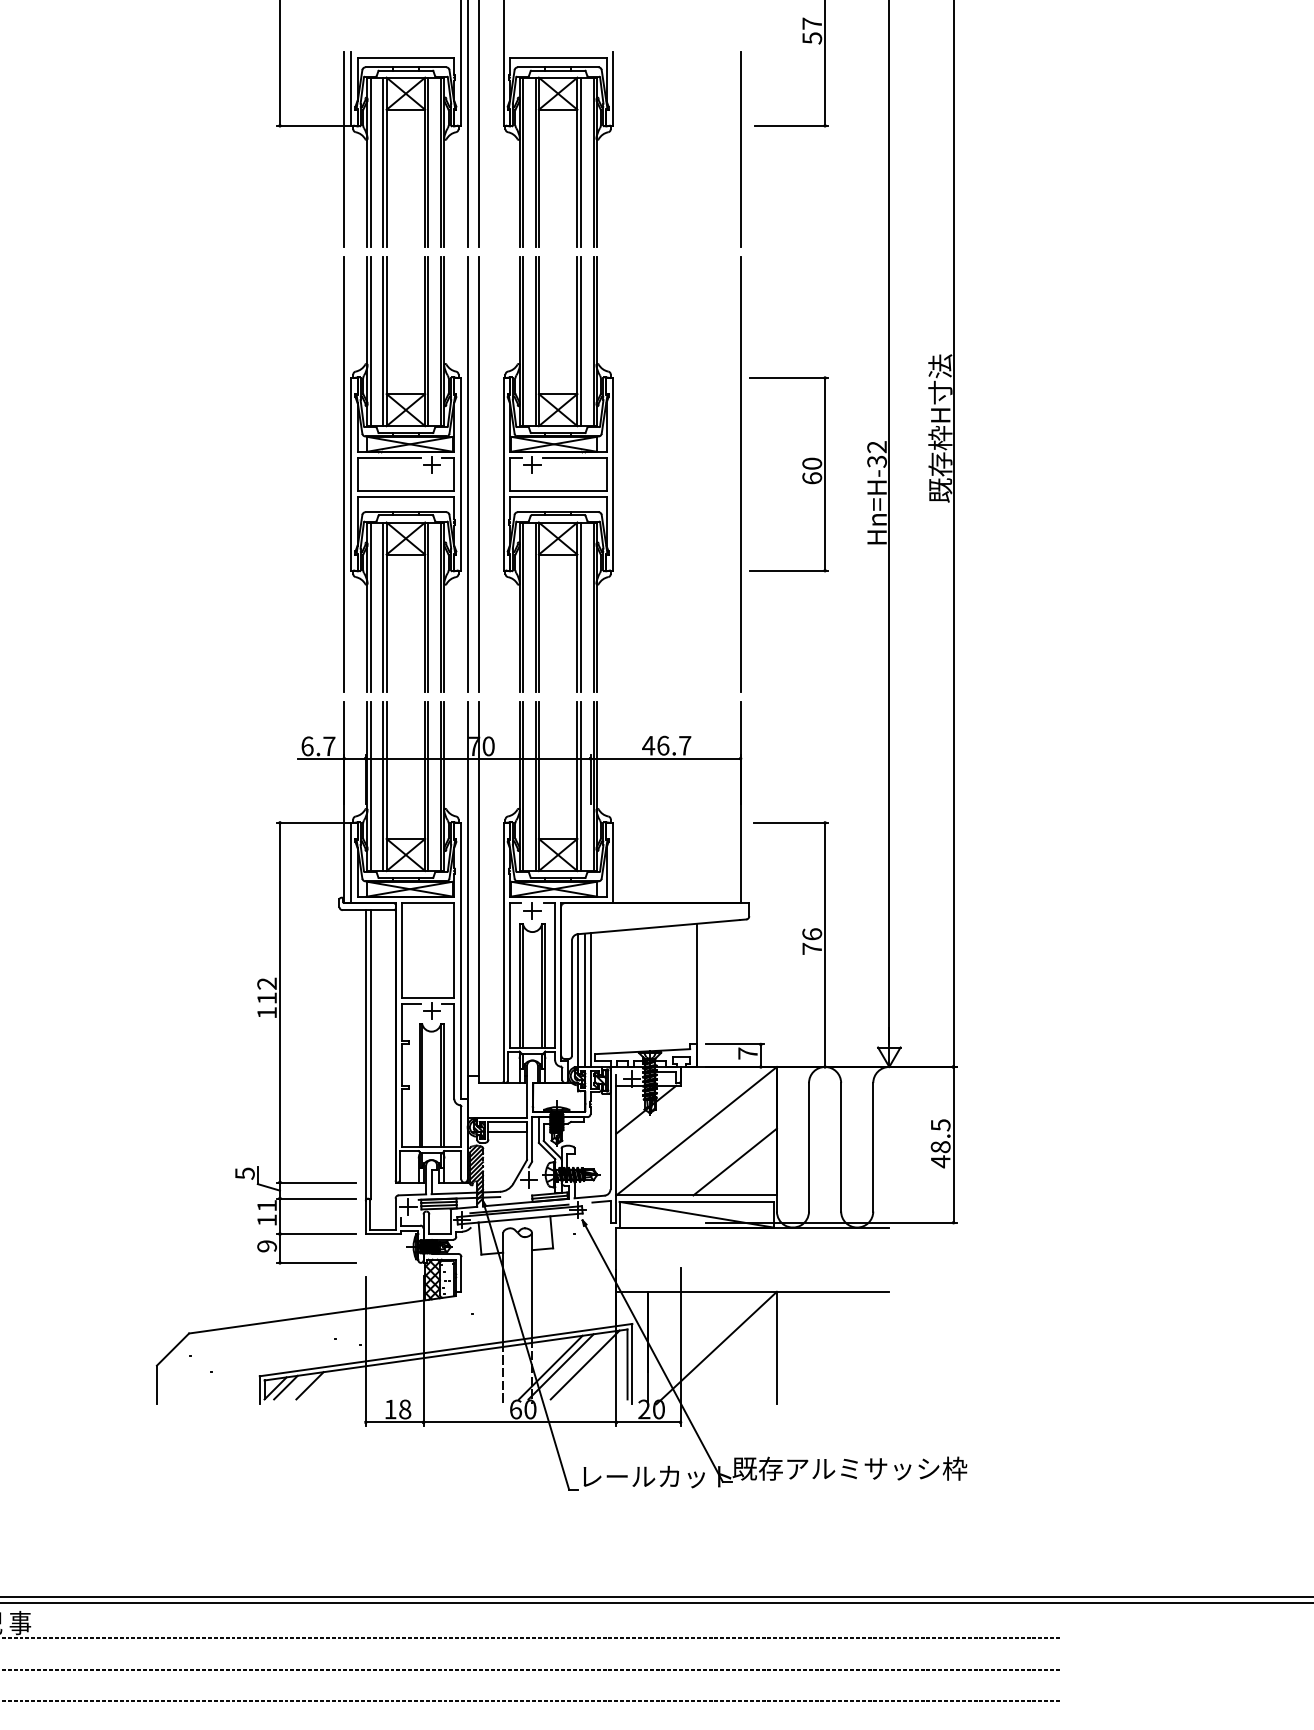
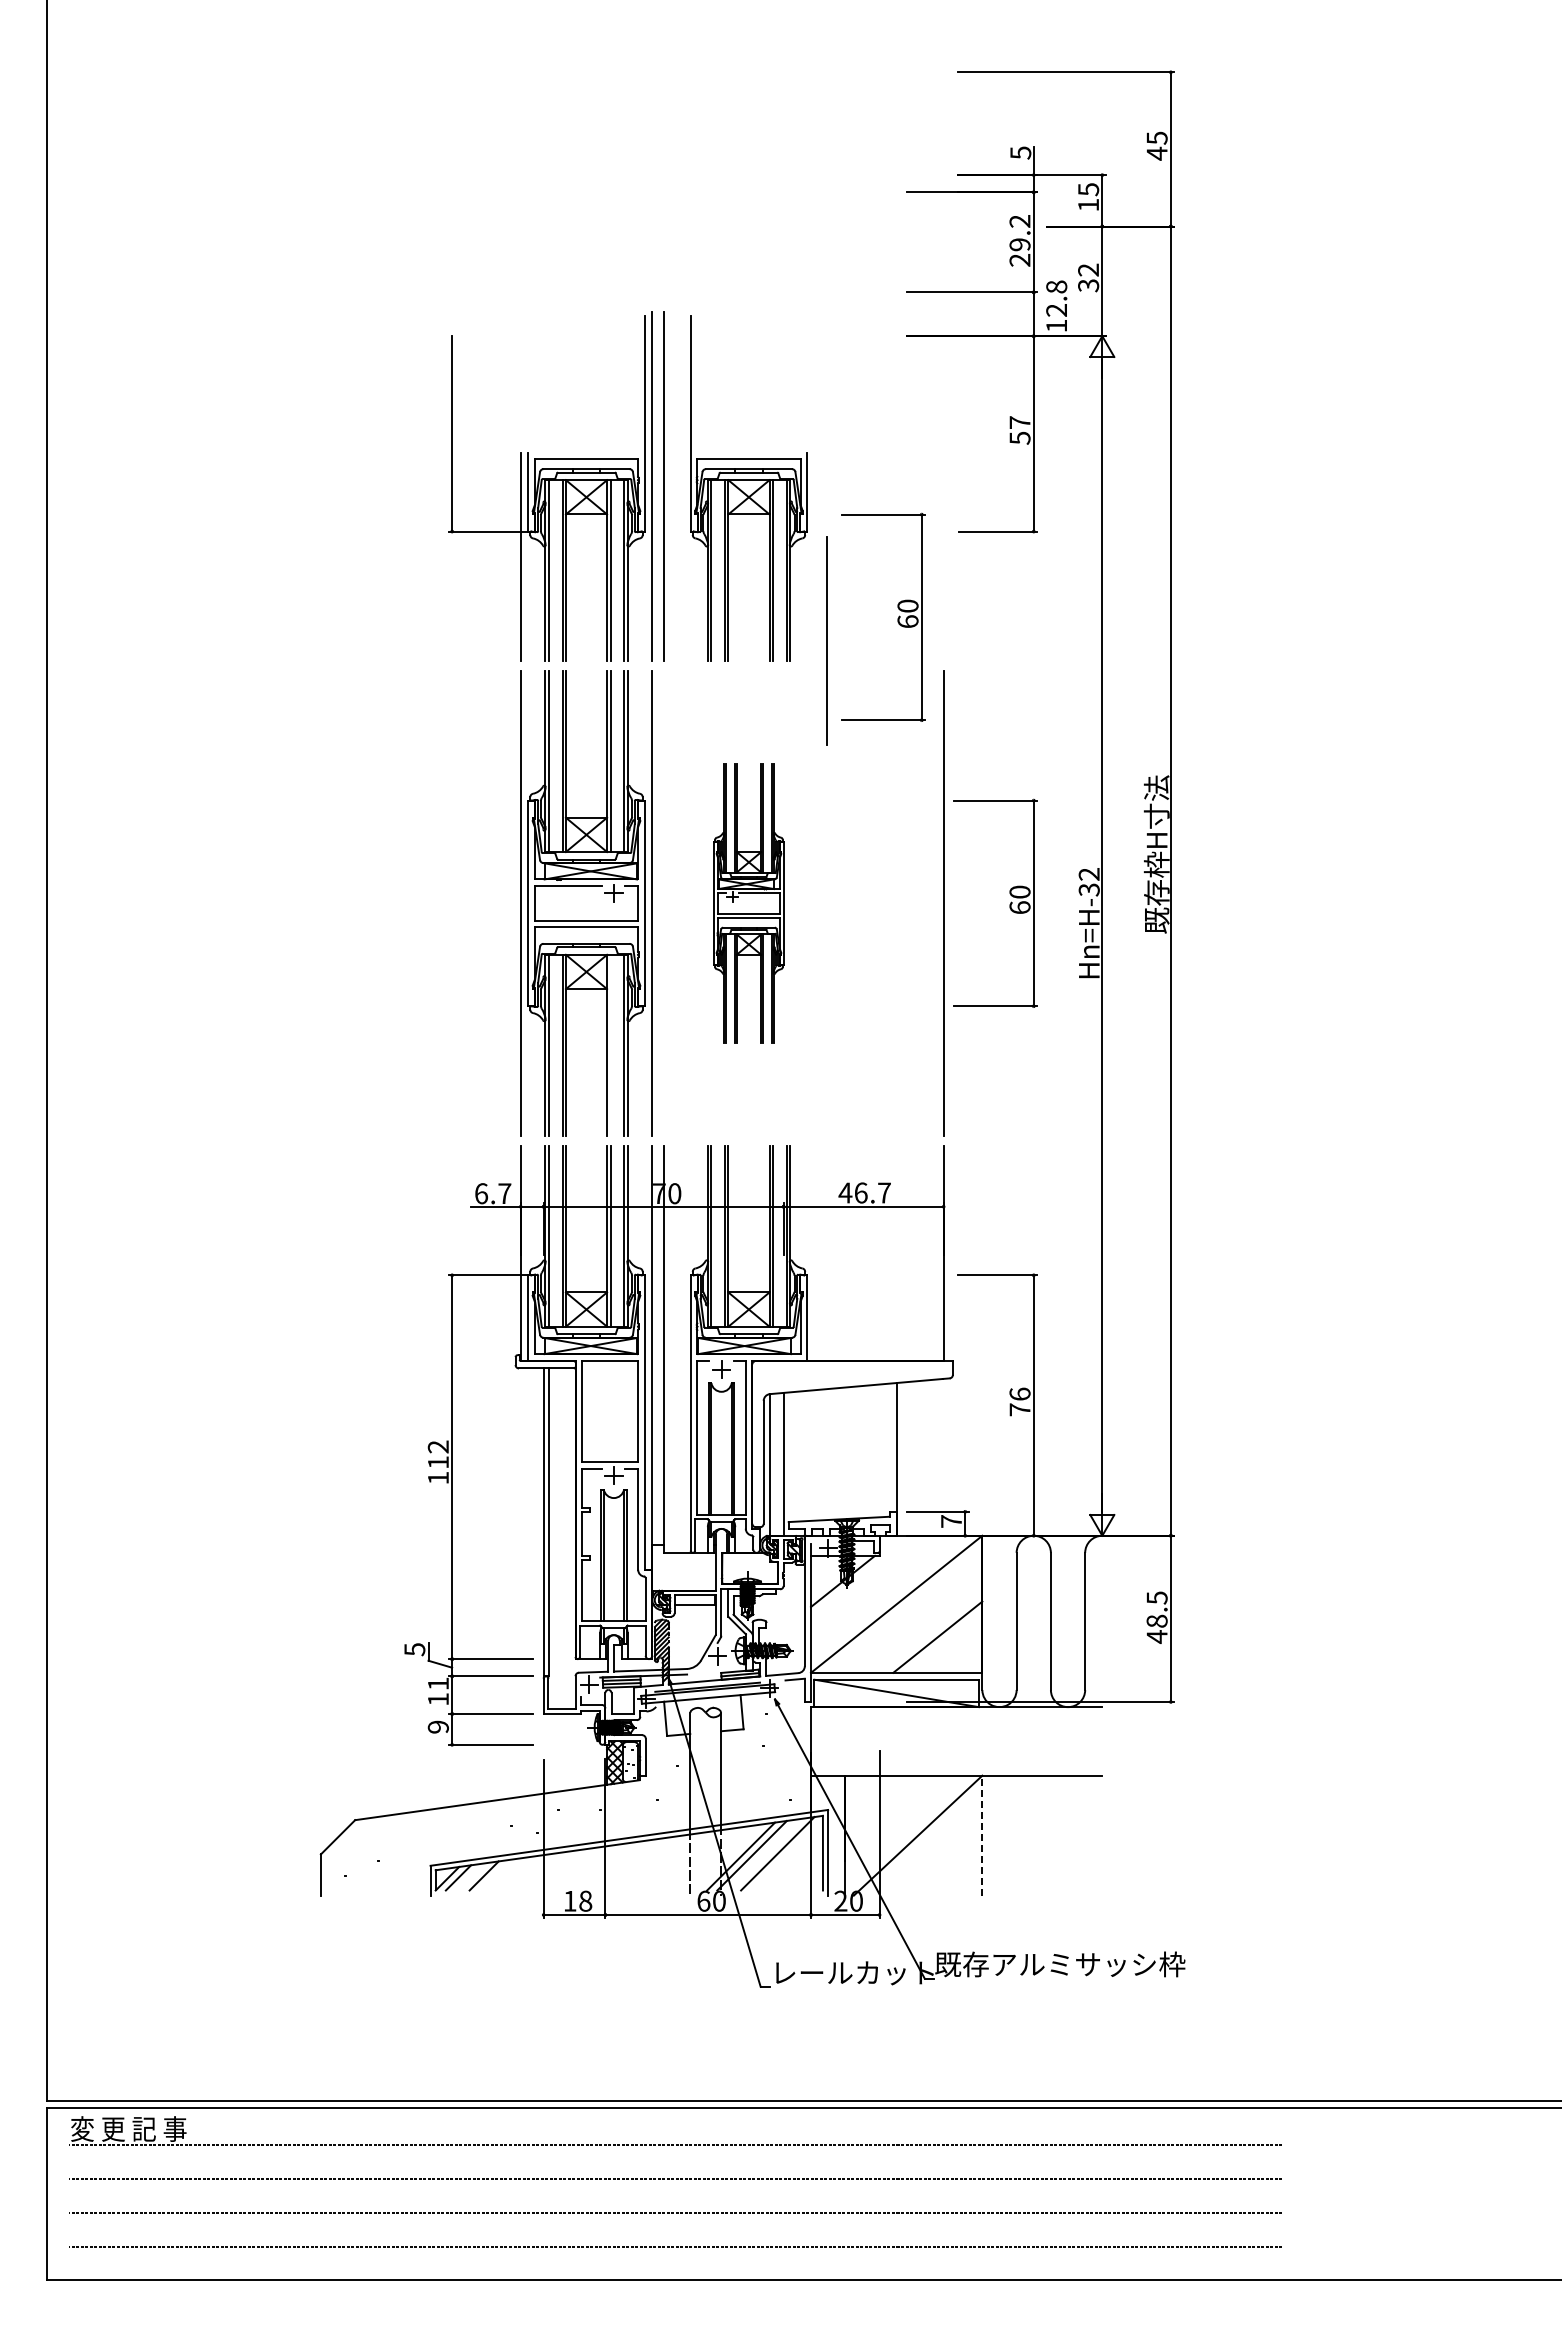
line: (740, 149) -> (826, 640), moved
part: (697, 207) -> (897, 618), added
line: (478, 474) -> (663, 903), removed
part: (557, 474) -> (748, 903), size x0.6
line: (428, 606) -> (610, 1044), removed
line: (584, 1000) -> (777, 1464), removed
line: (777, 1347) -> (982, 1835), solid -> dashed

